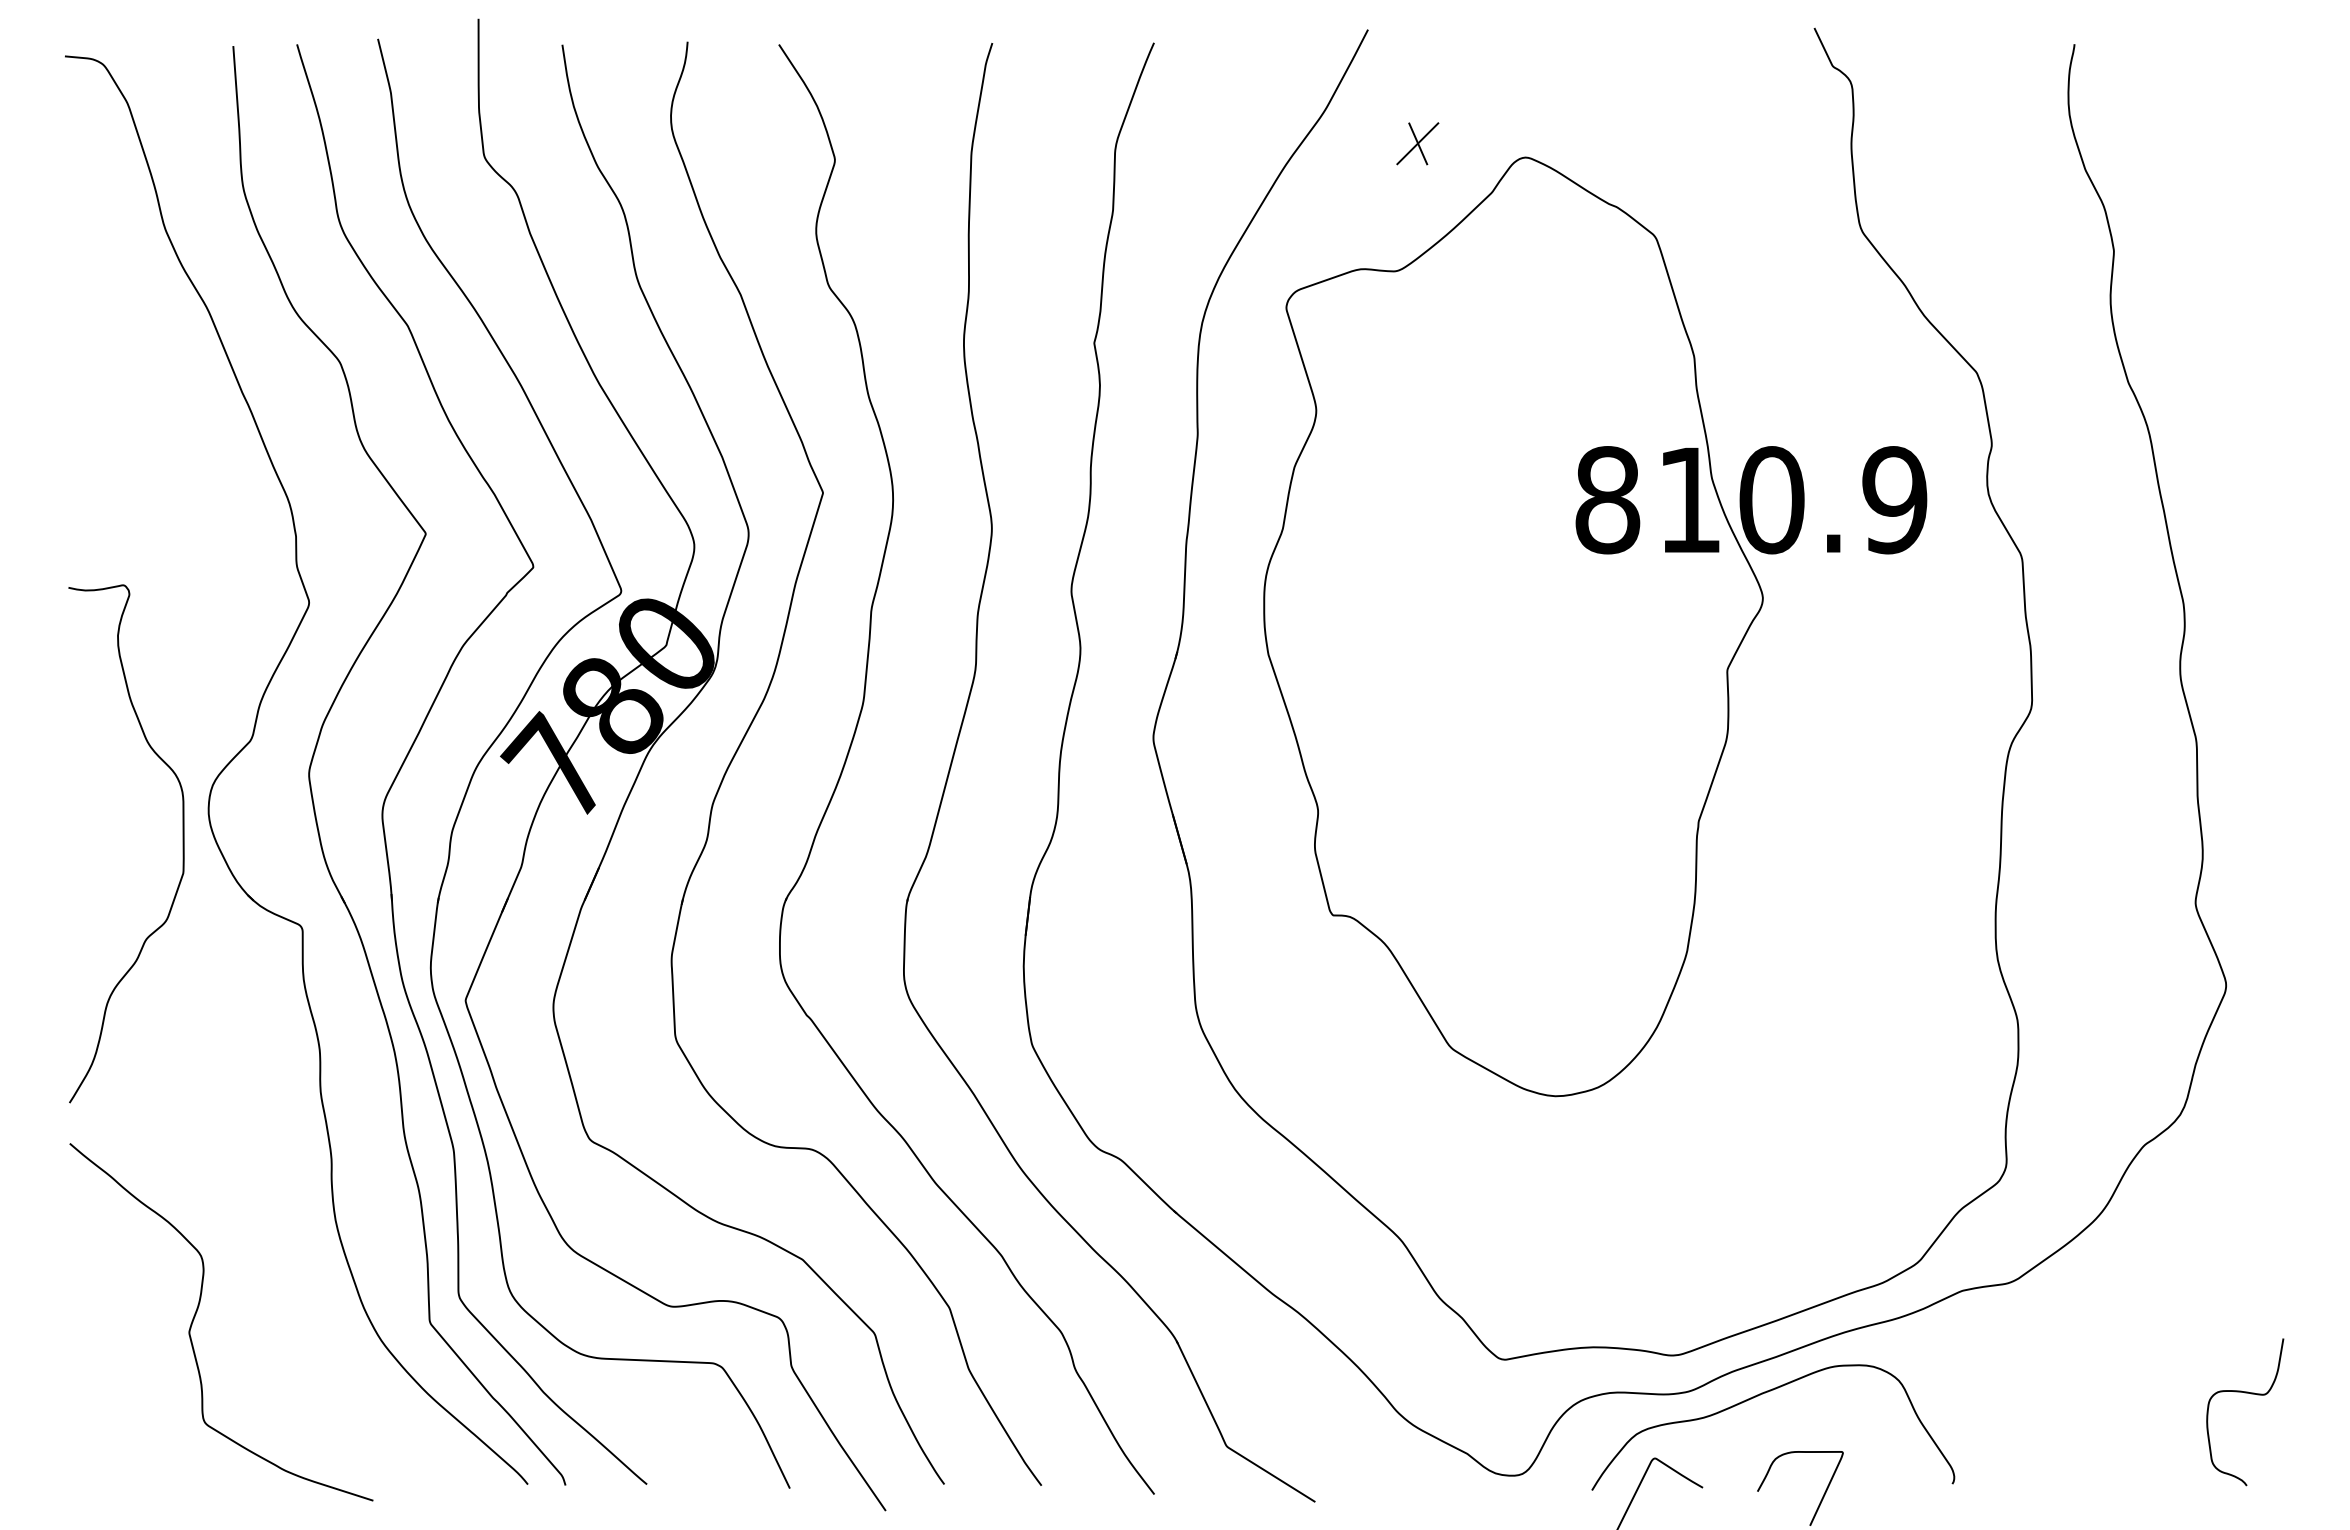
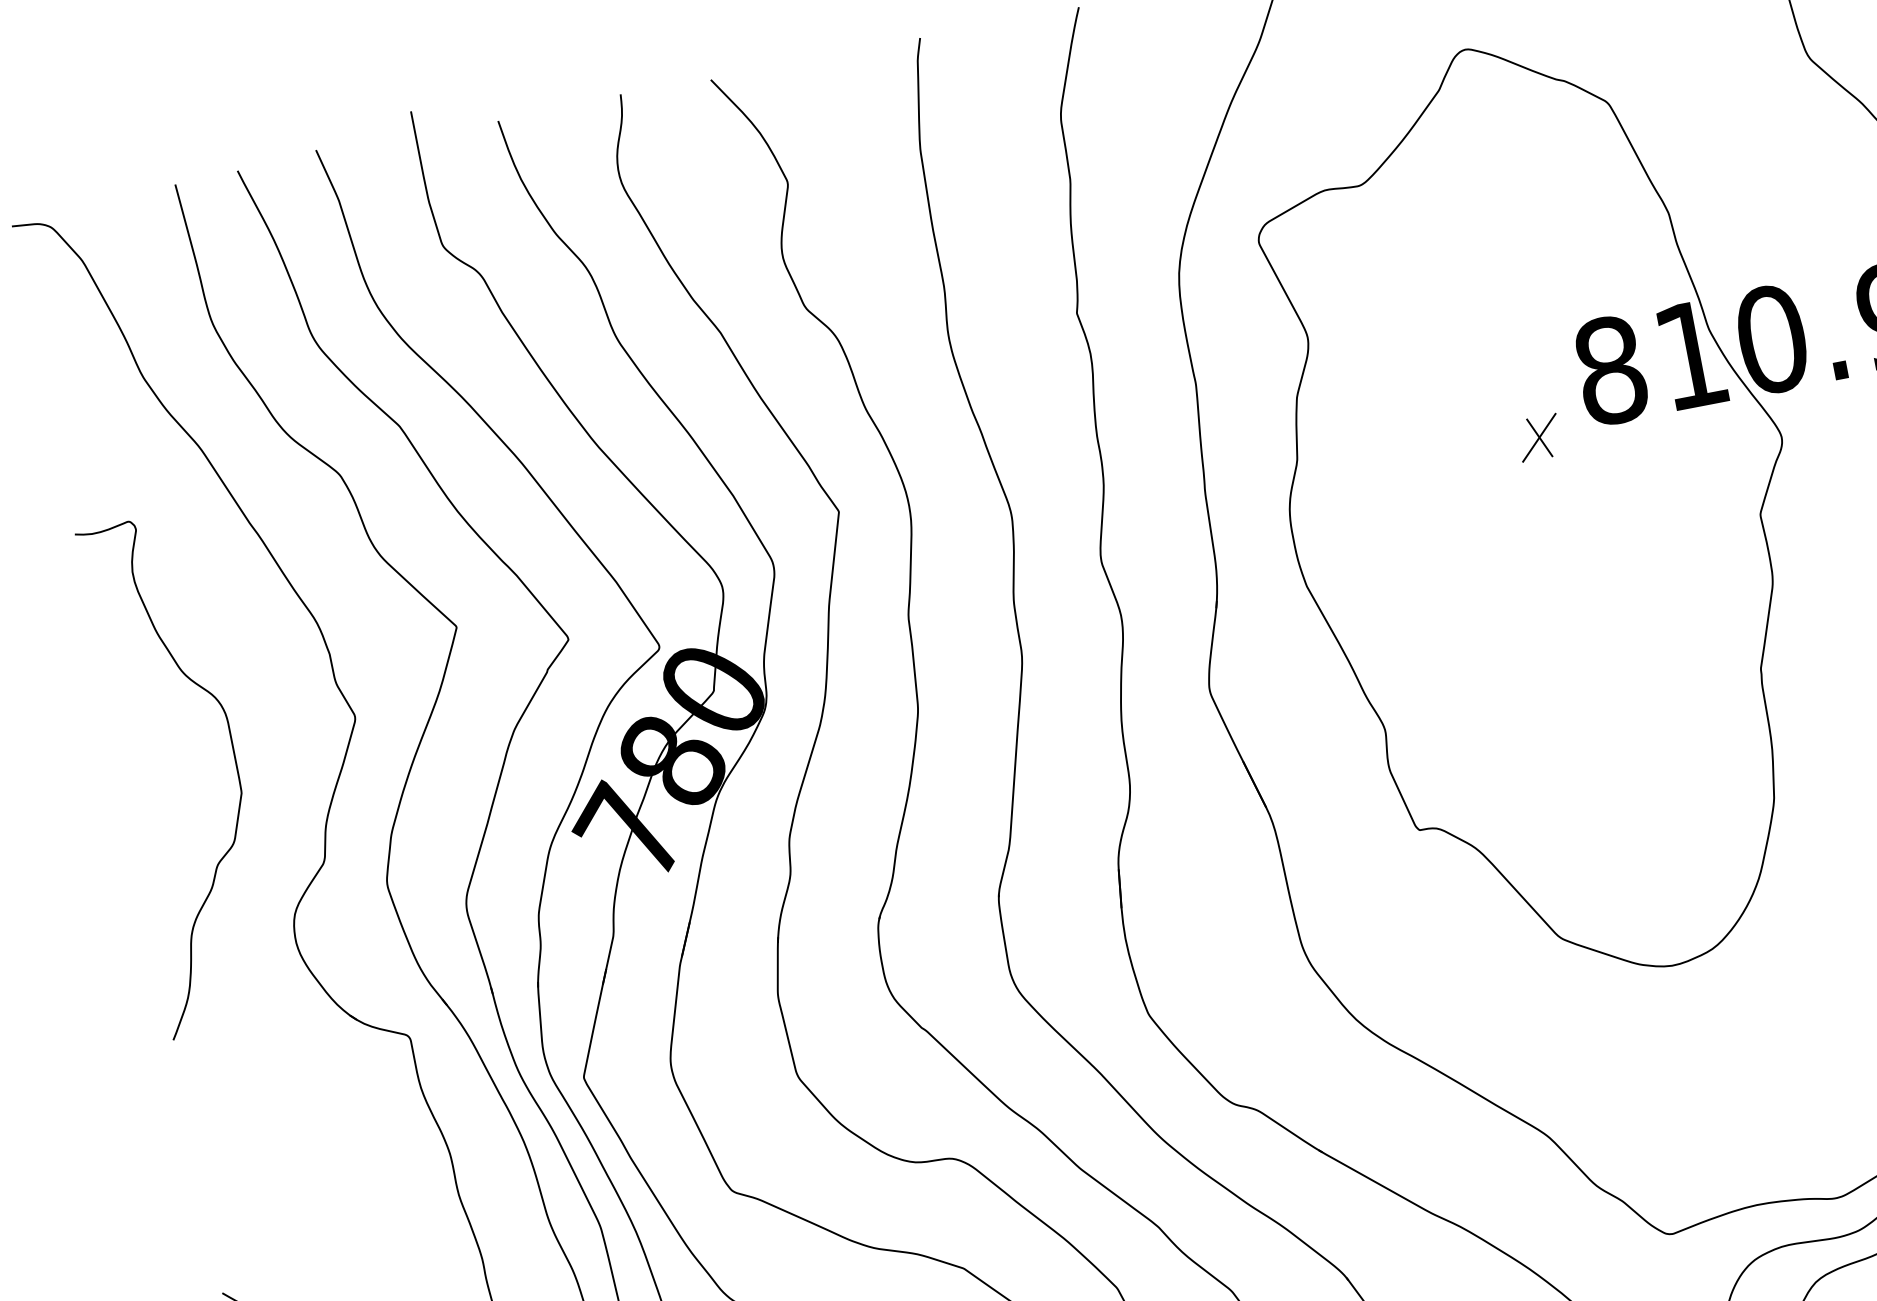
part: (1417, 143) -> (1538, 437), moved
curve: (182, 843) -> (235, 764), moved

